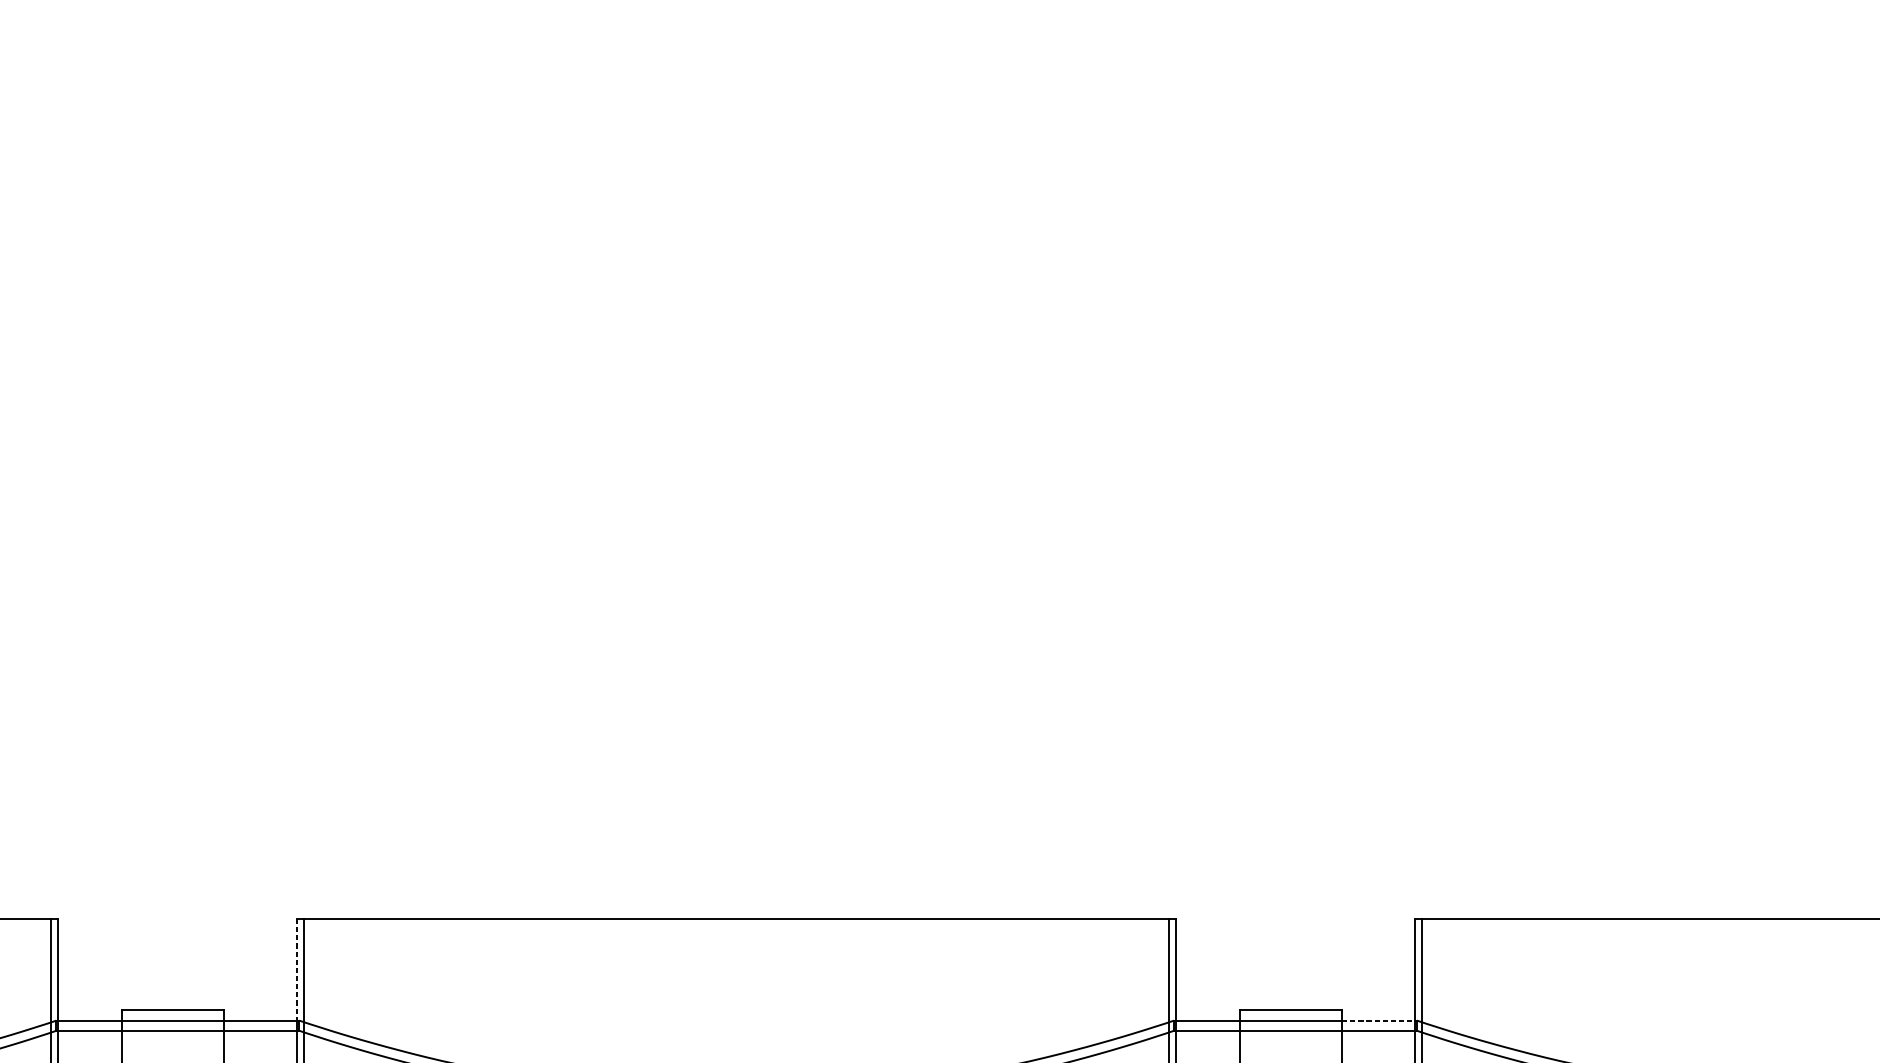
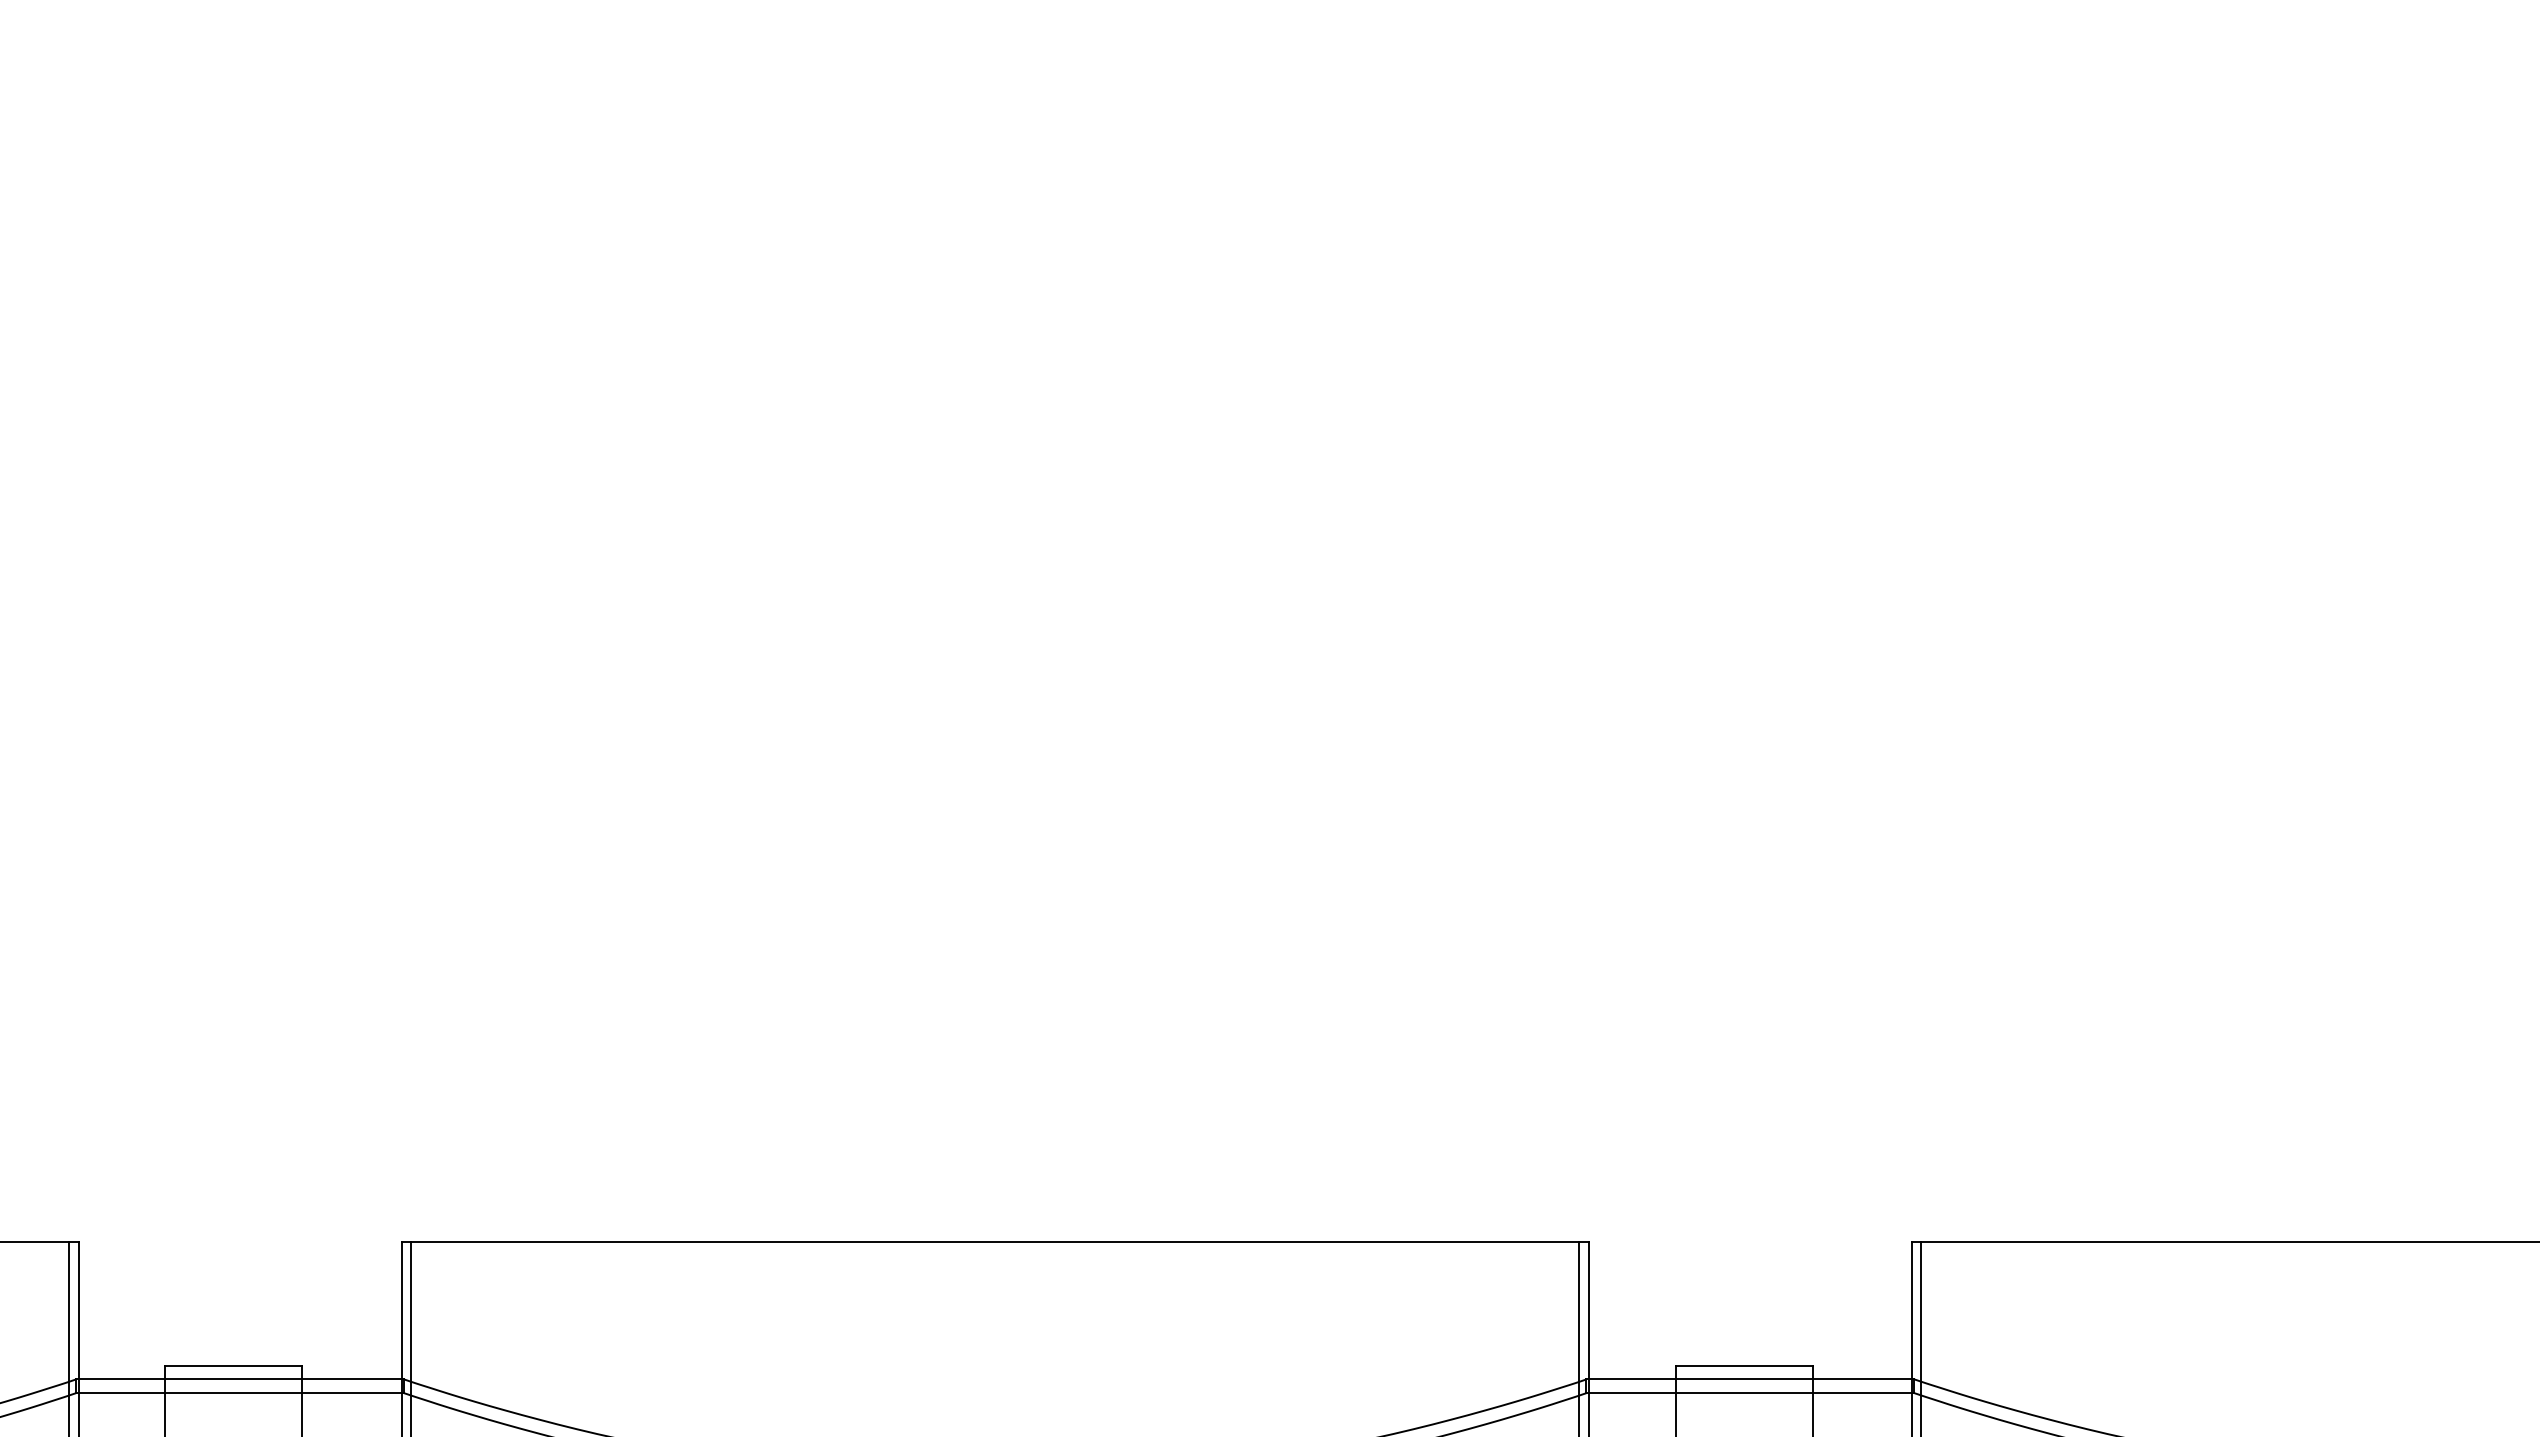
line: (297, 969) -> (401, 1310), dashed -> solid
line: (1379, 1020) -> (1863, 1379), dashed -> solid

